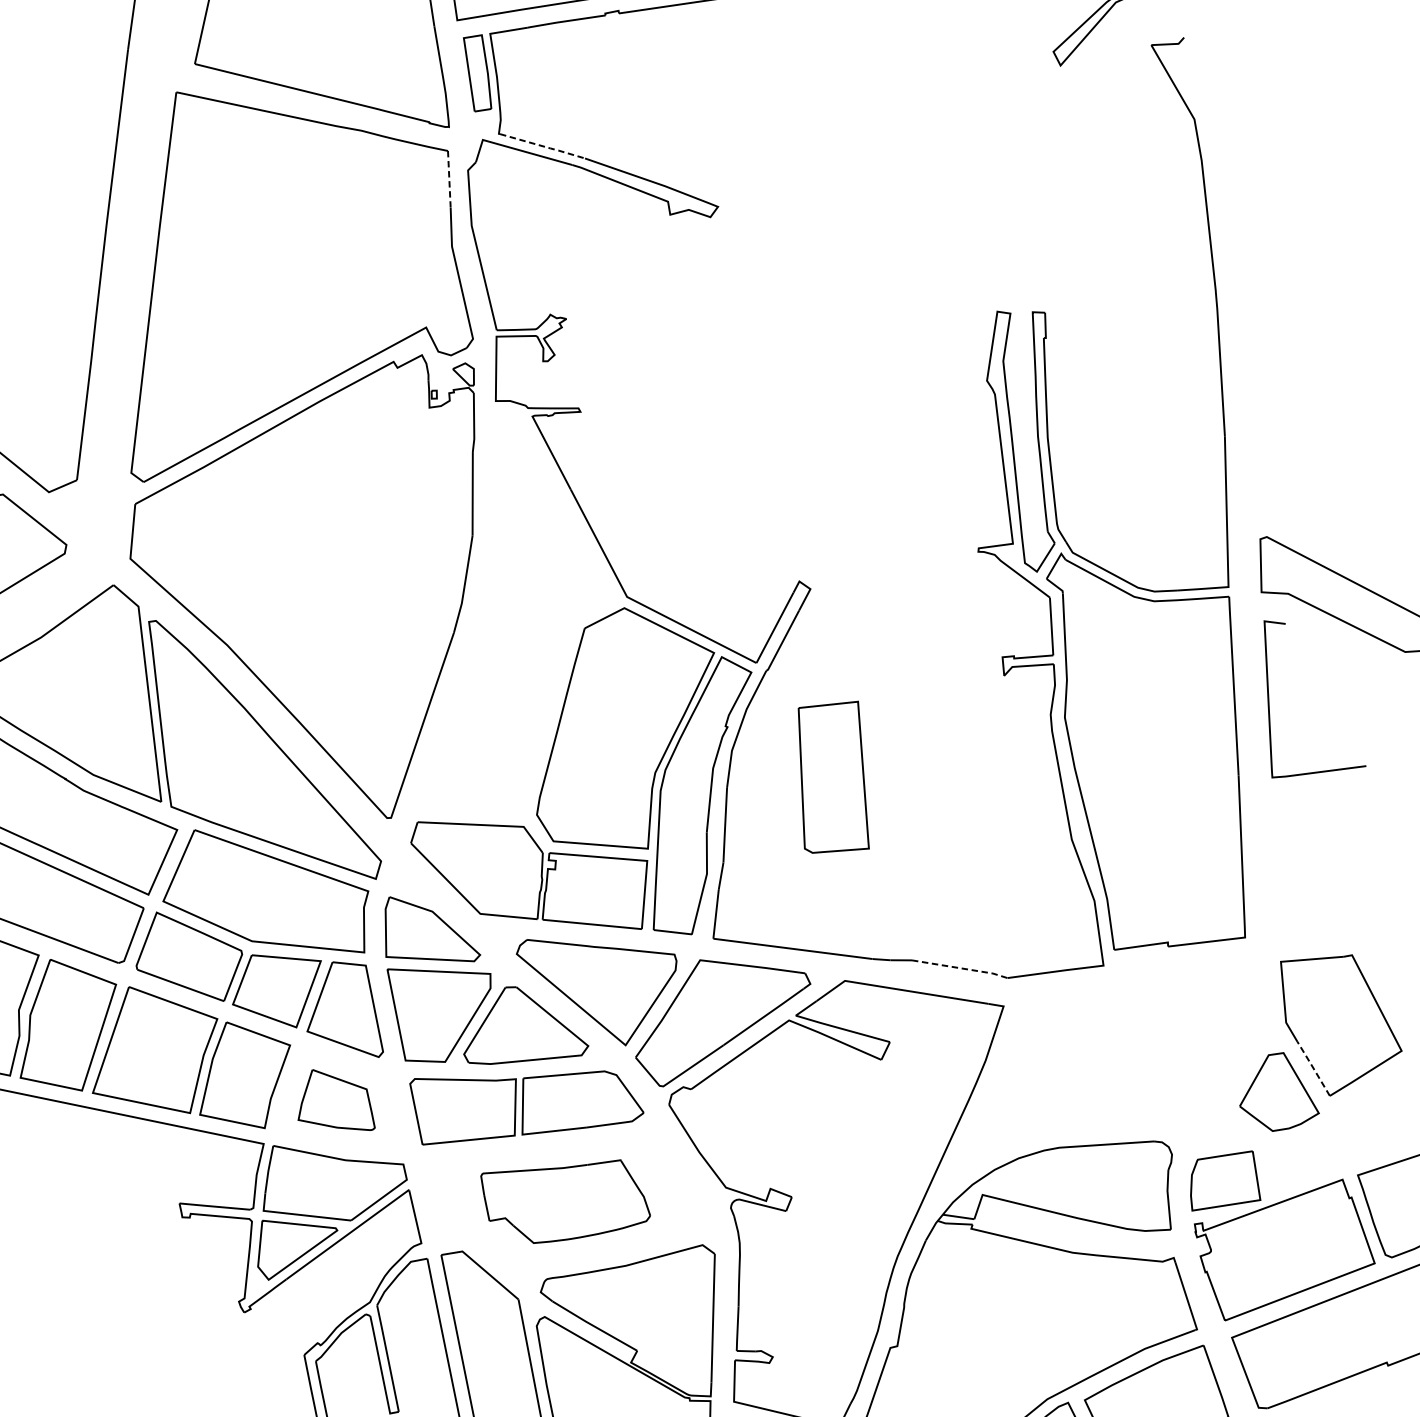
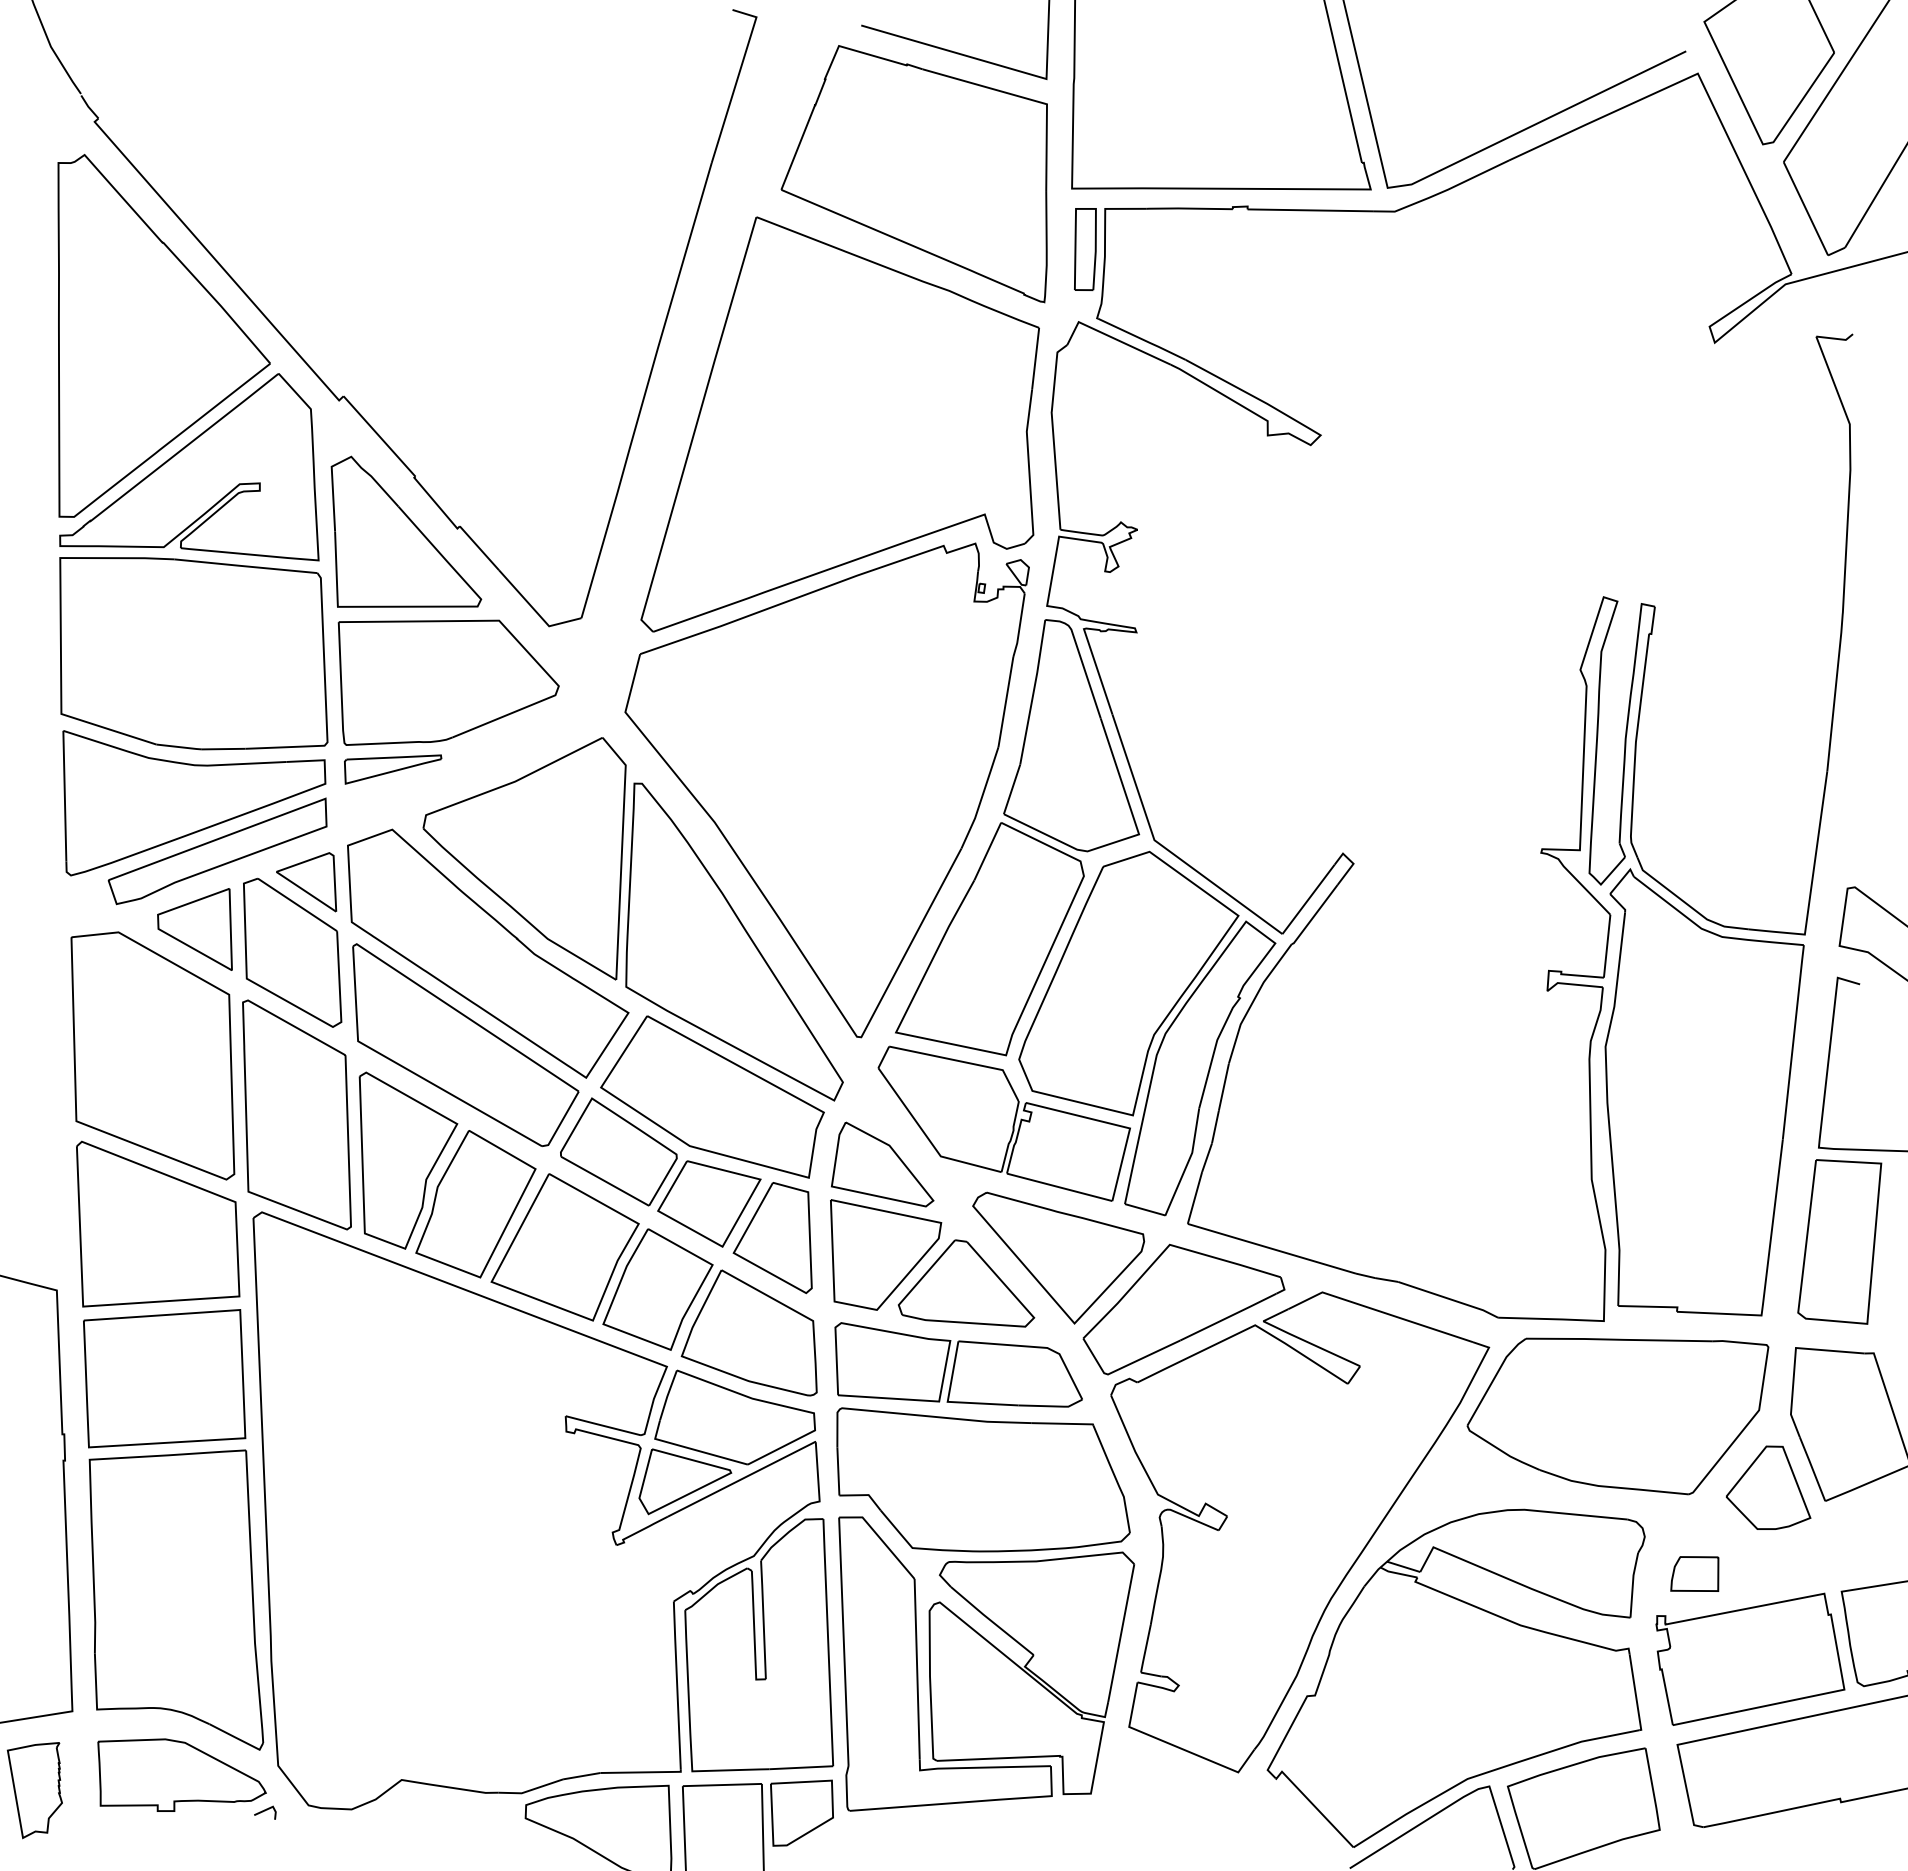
line: (544, 147) -> (1143, 340), dashed -> solid
line: (449, 180) -> (1035, 359), dashed -> solid
part: (502, 614) -> (1017, 837), added
part: (831, 778) -> (1839, 1241), moved
line: (960, 967) -> (1449, 1298), dashed -> solid
part: (1129, 1049) -> (1617, 1416), added
line: (1313, 1068) -> (1812, 1468), dashed -> solid
part: (332, 1101) -> (748, 1332), size x1.67
part: (1222, 1180) -> (1694, 1573), size x0.62
part: (566, 1199) -> (983, 1479), size x1.67

